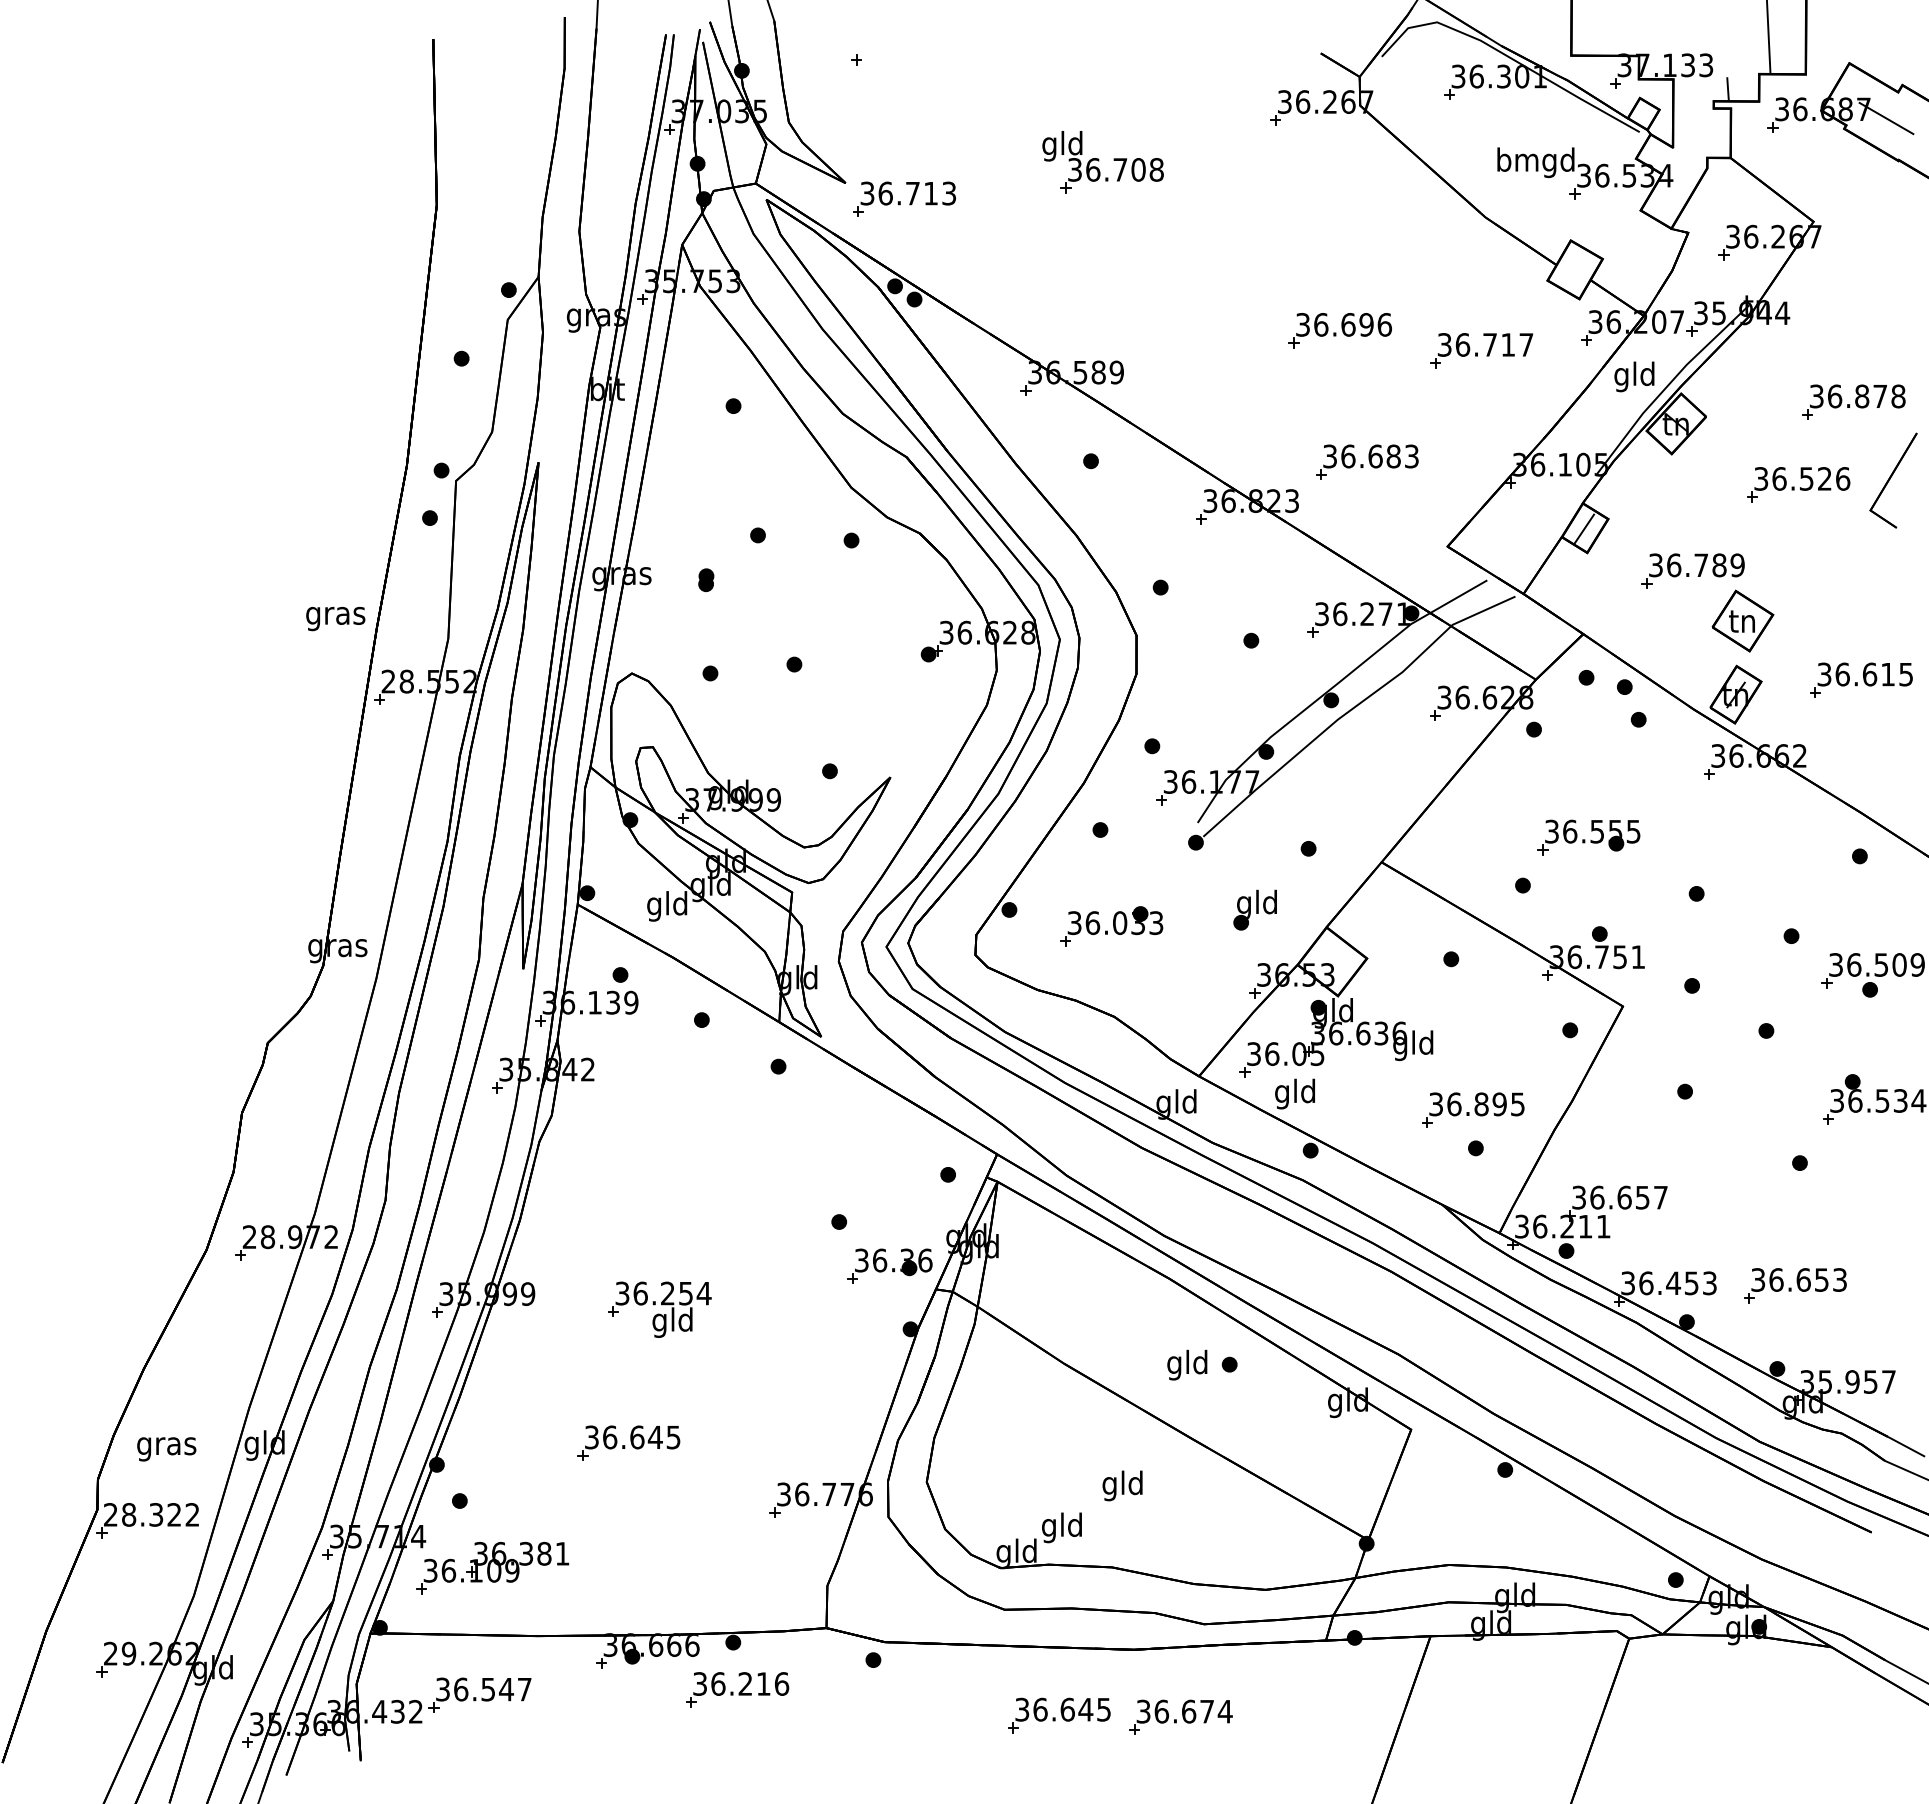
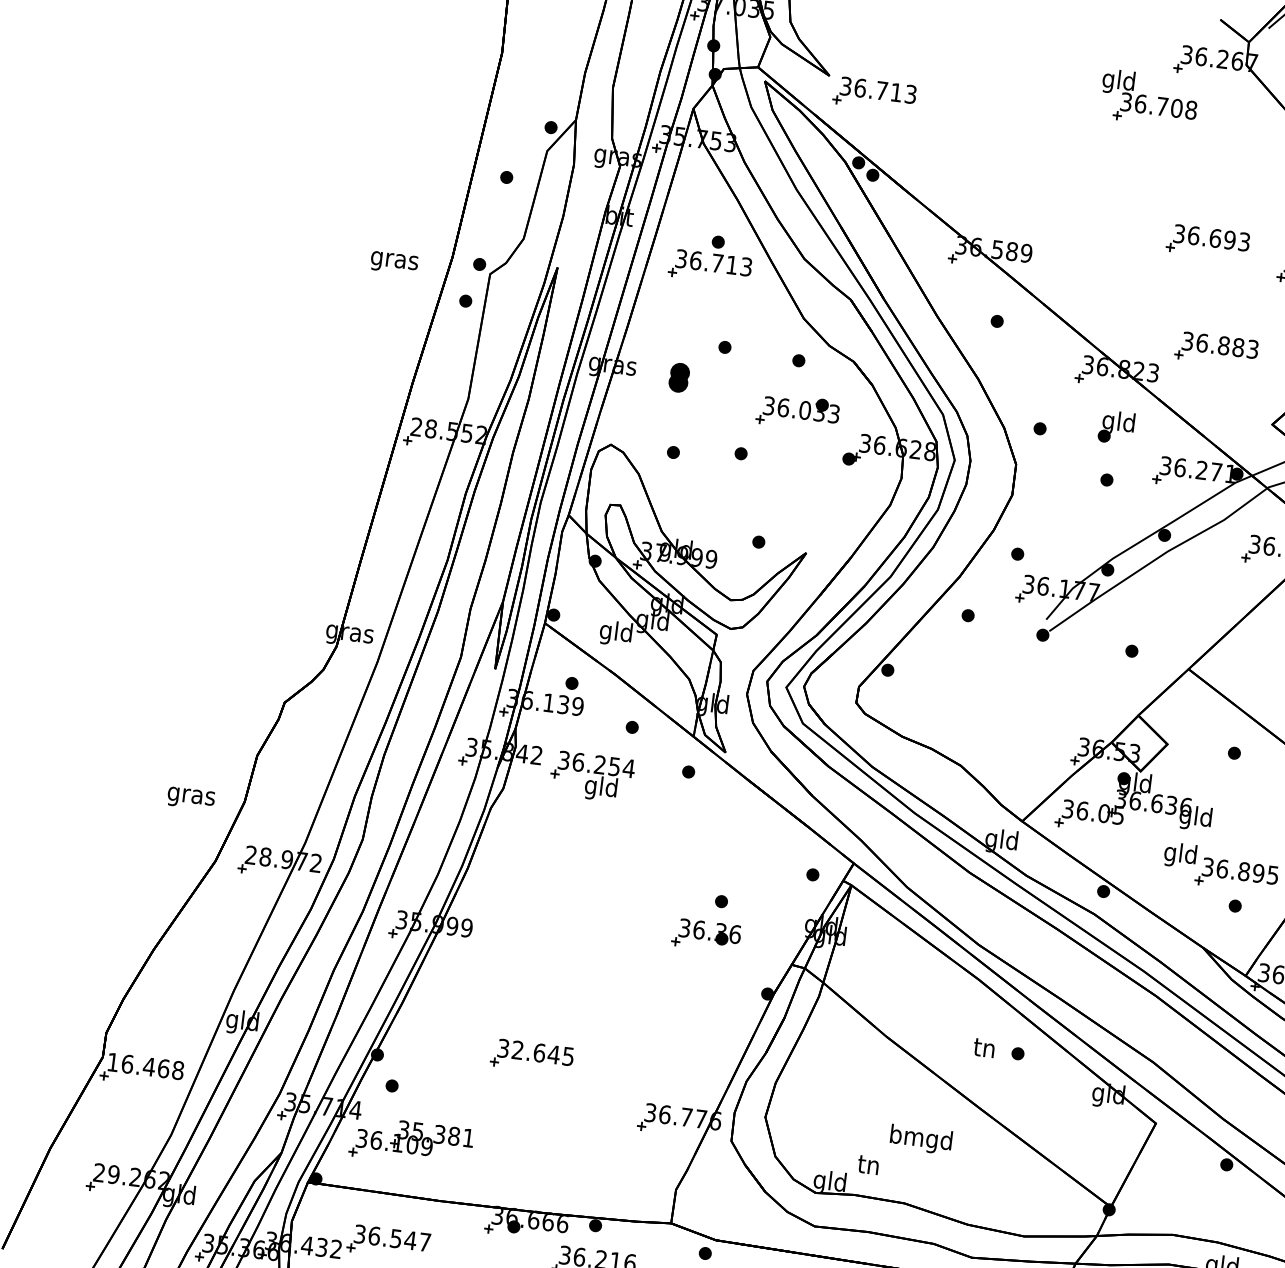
part: (1102, 162) -> (1148, 98), moved
text: (1384, 324) -> (1244, 241), 36.696 -> 36.693
part: (727, 437) -> (710, 266), added
text: (1375, 456) -> (1223, 345), 36.683 -> 36.883
part: (706, 580) -> (679, 378), size x1.6
text: (335, 618) -> (394, 262), moved
part: (1254, 909) -> (1116, 426), moved
part: (1111, 926) -> (798, 412), moved
text: (1294, 1093) -> (1179, 854), moved
part: (889, 1265) -> (706, 934), moved
part: (659, 1309) -> (591, 776), moved
text: (1187, 1364) -> (984, 1049), gld -> tn
text: (610, 1437) -> (518, 1050), 36.645 -> 32.645
text: (166, 1449) -> (190, 798), moved
text: (1122, 1485) -> (920, 1139), gld -> bmgd
text: (151, 1514) -> (145, 1066), 28.322 -> 16.468
text: (1061, 1527) -> (868, 1166), gld -> tn
text: (499, 1553) -> (418, 1131), 36.381 -> 35.381

